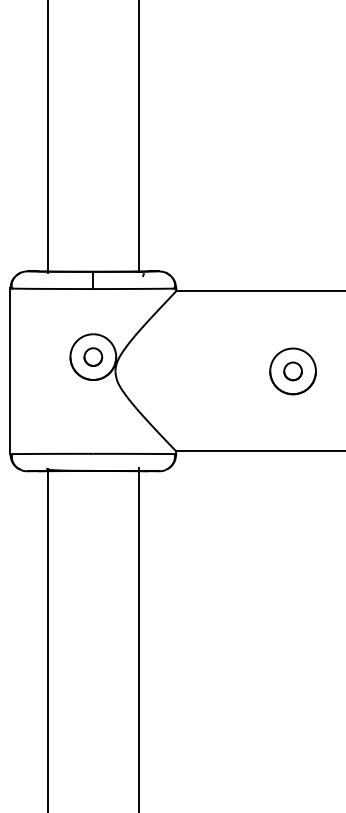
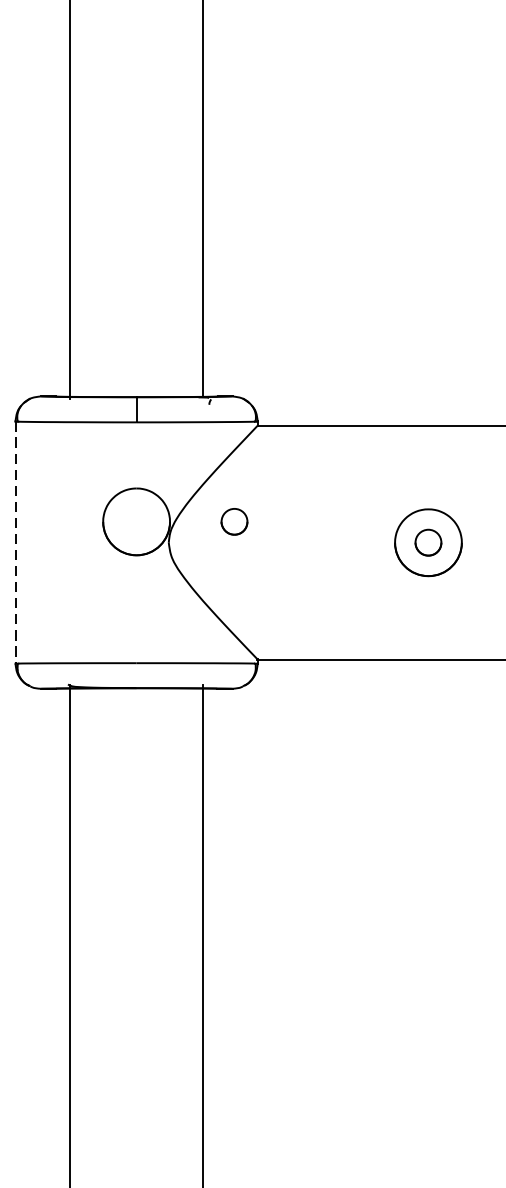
part: (93, 356) -> (234, 520), moved
line: (10, 371) -> (15, 542), solid -> dashed

